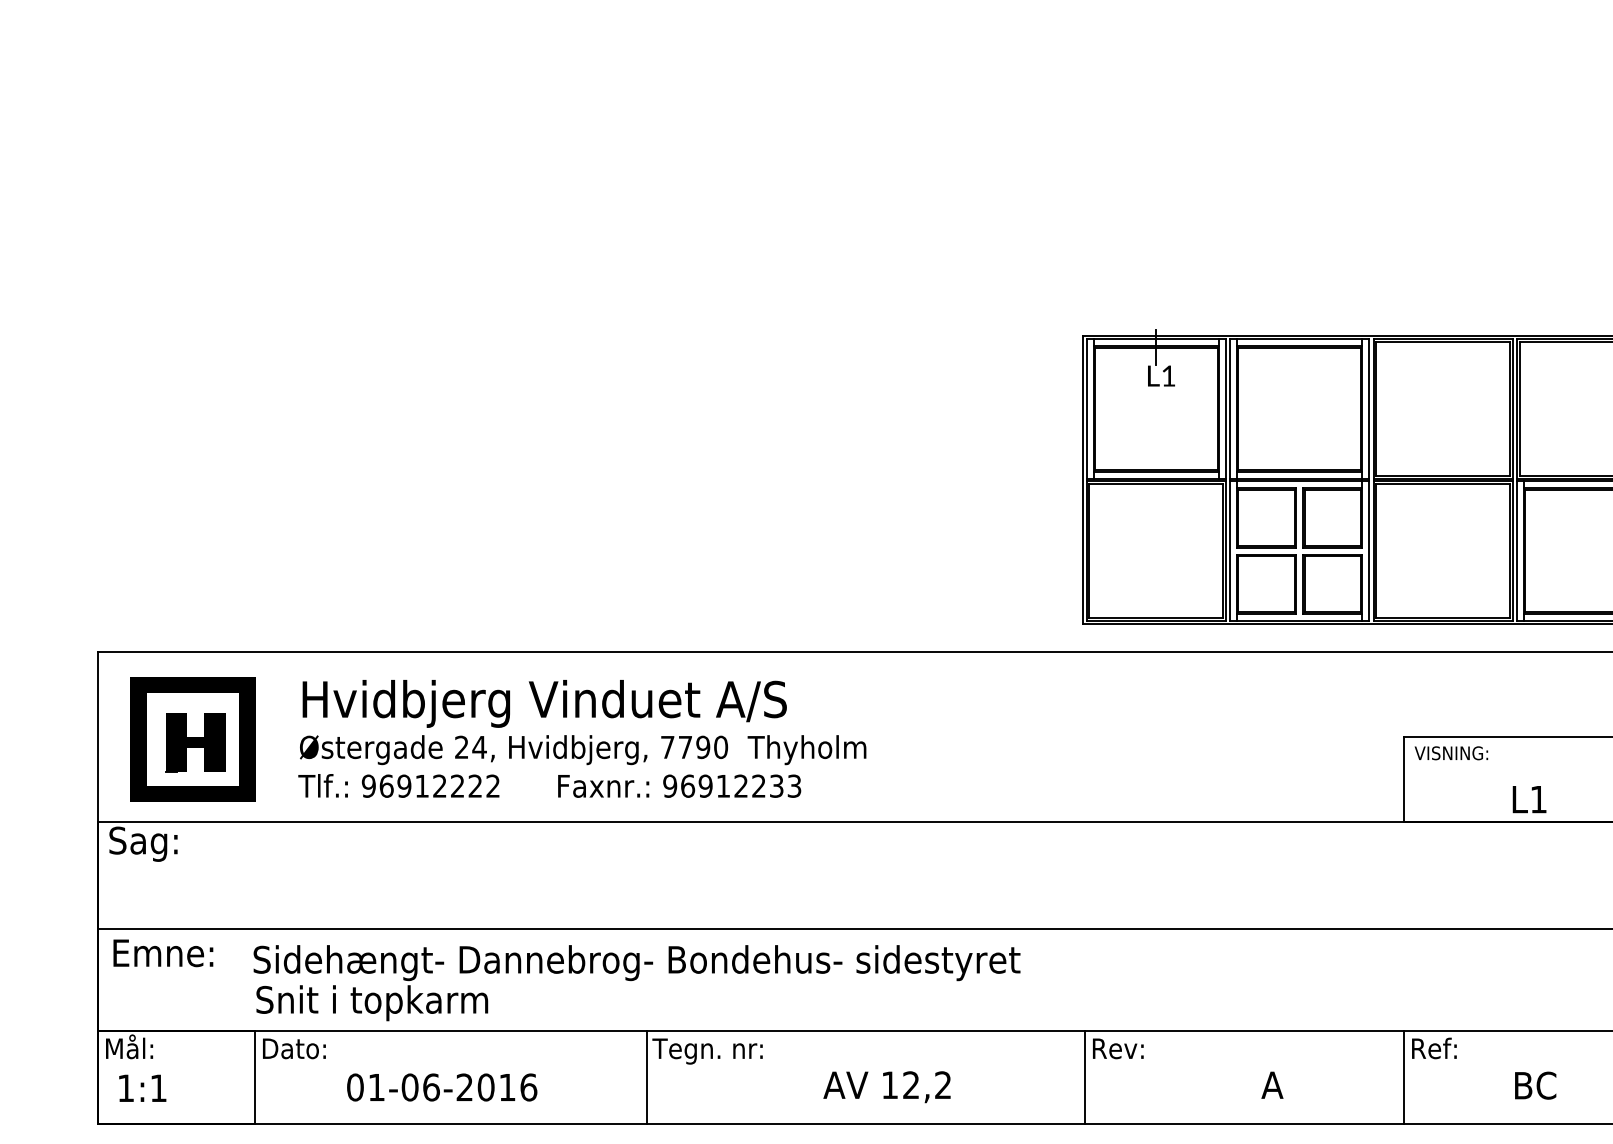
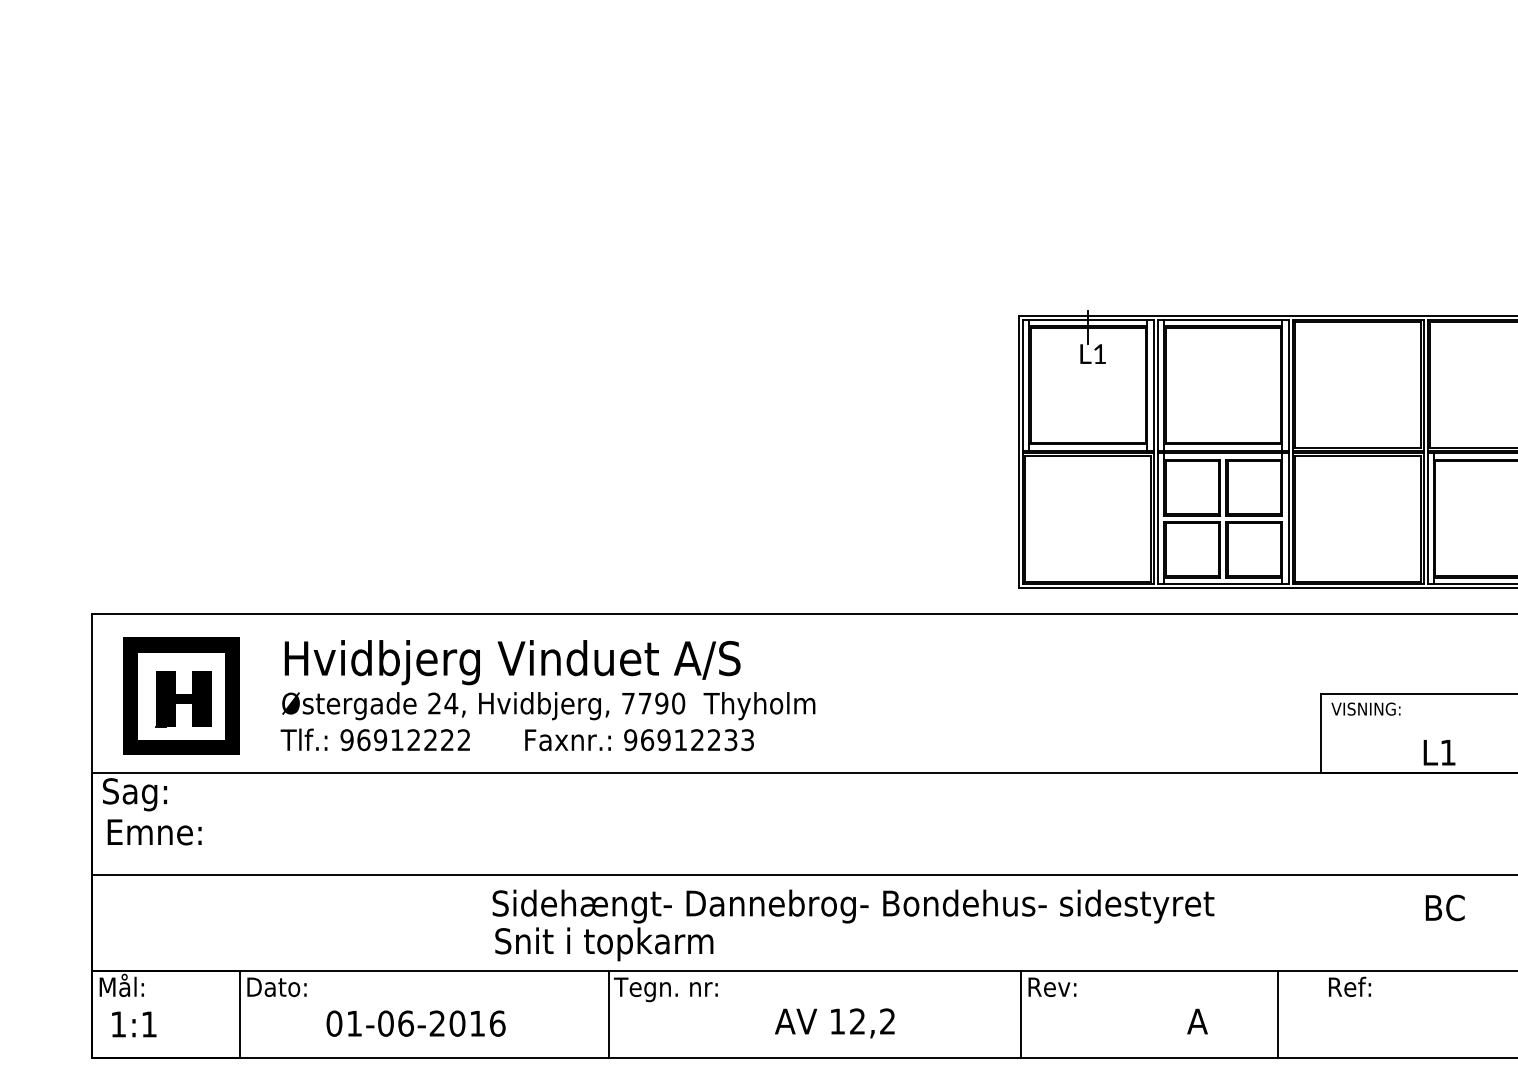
text: (163, 953) -> (154, 832), moved
text: (637, 983) -> (853, 925), moved
line: (1404, 1077) -> (1278, 1014), moved
text: (1534, 1085) -> (1444, 907), moved

